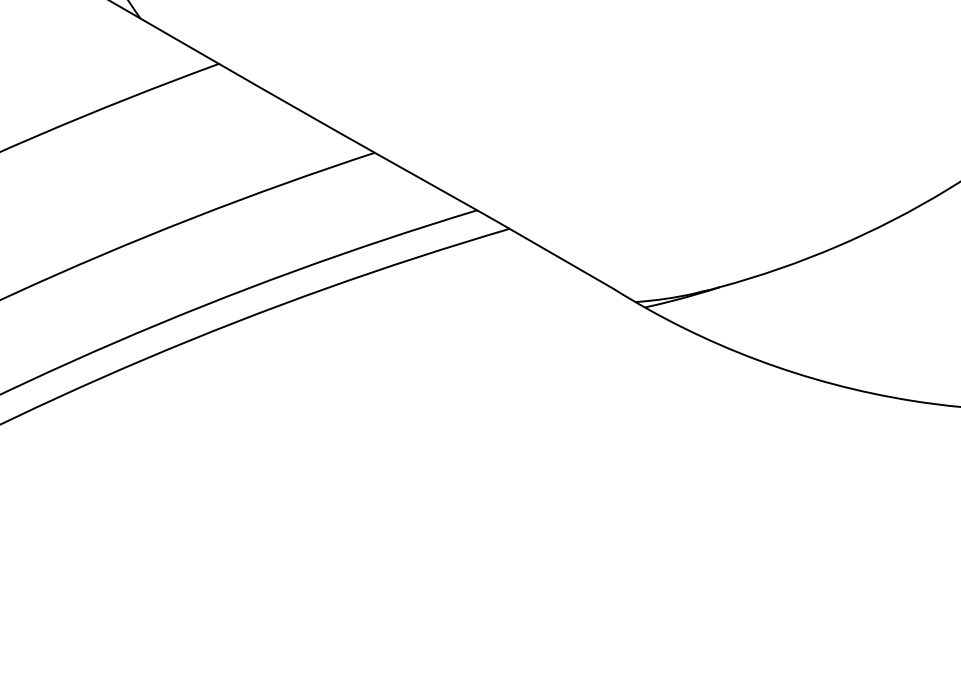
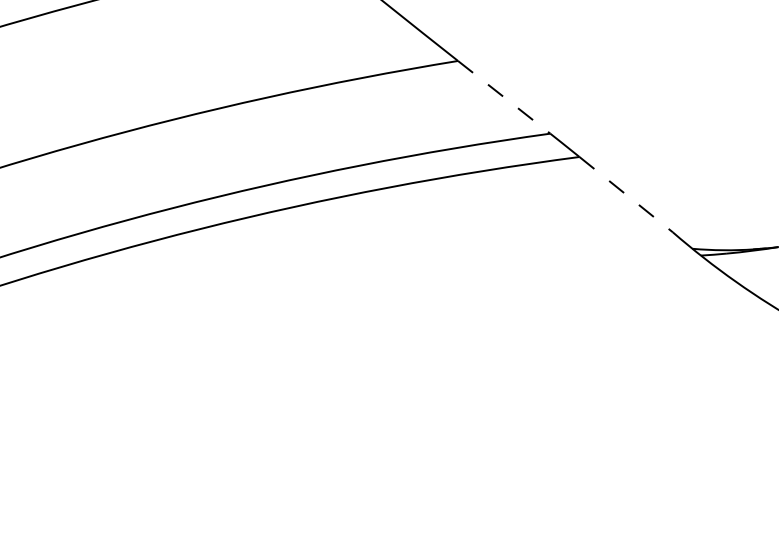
line: (426, 181) -> (504, 97), solid -> dashed
line: (562, 259) -> (626, 195), solid -> dashed

